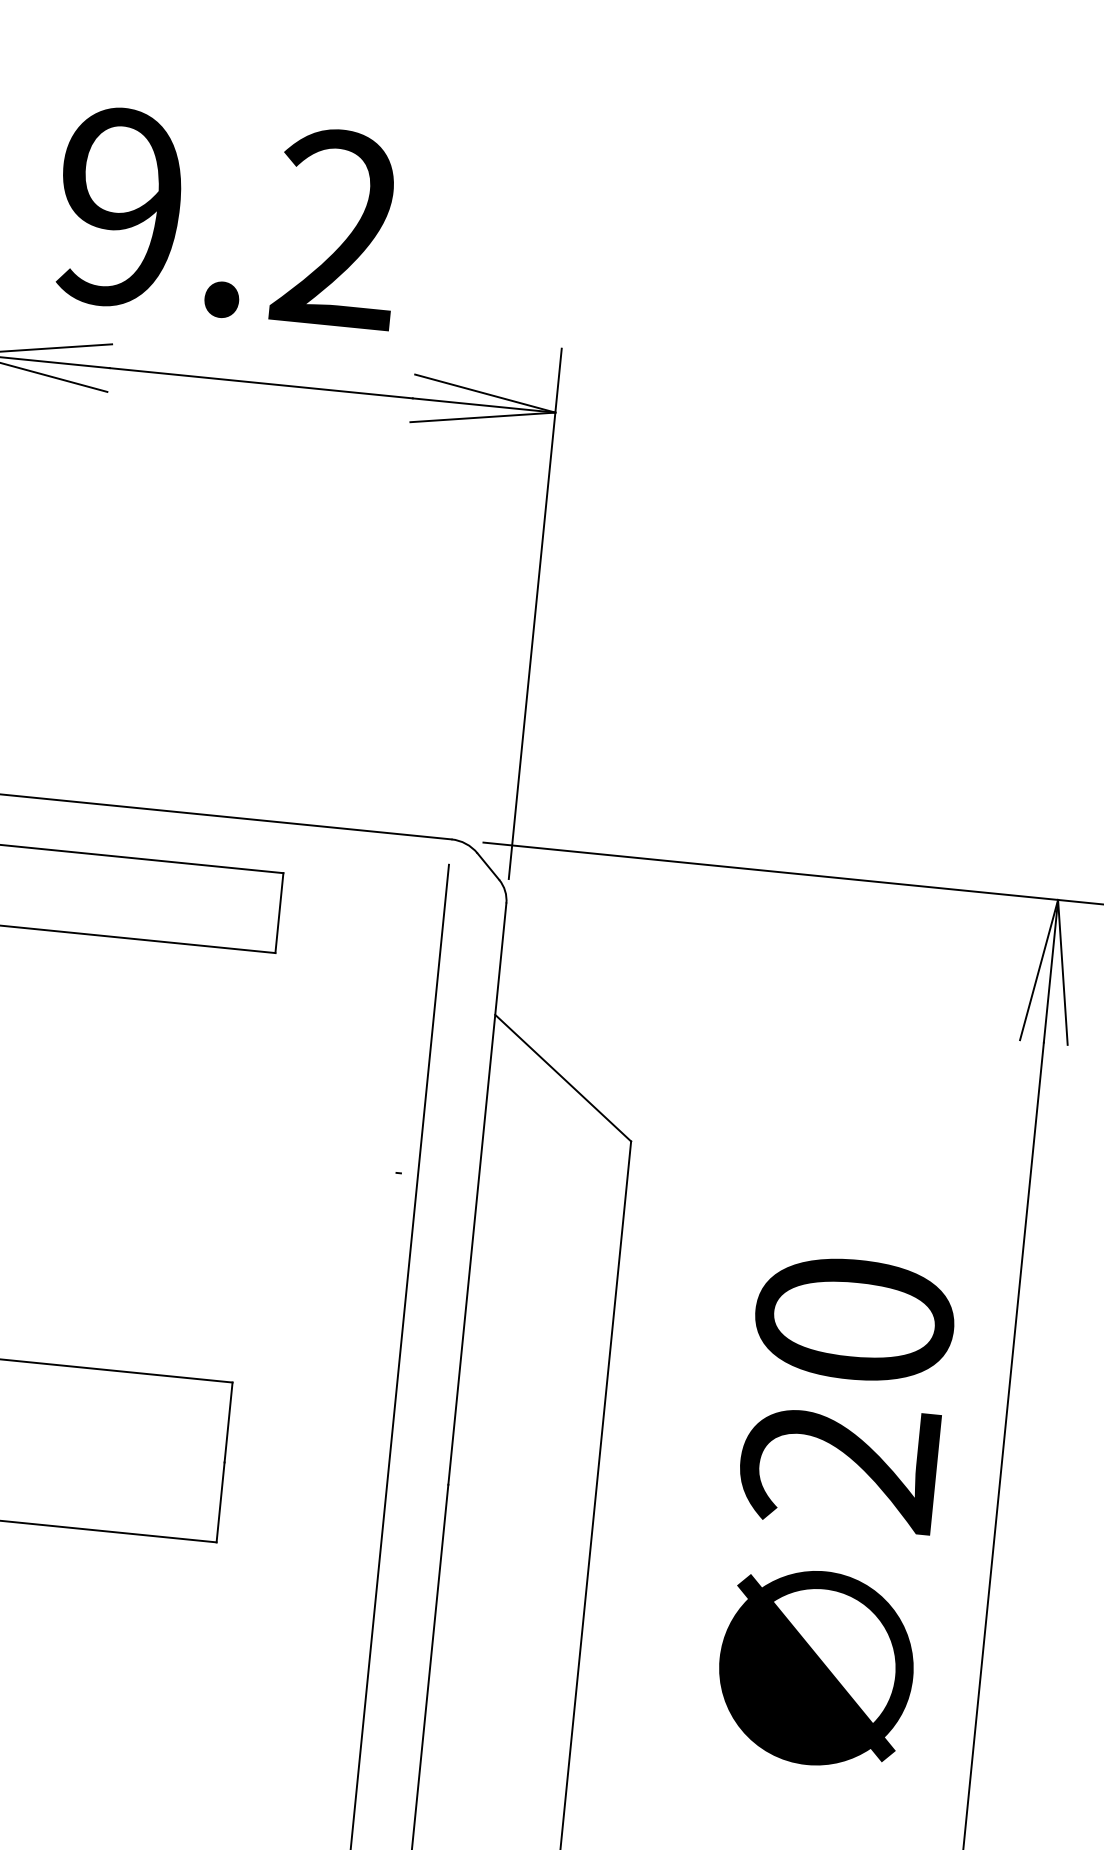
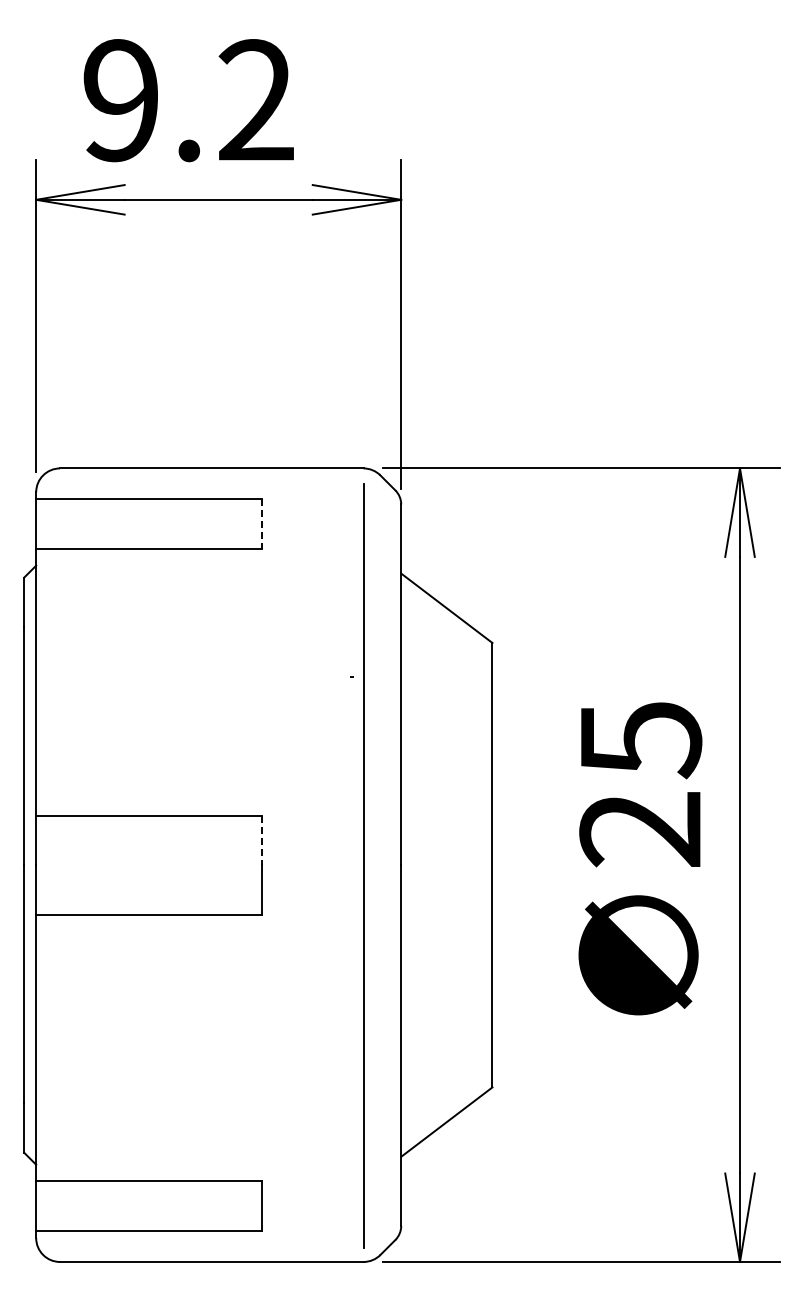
line: (279, 913) -> (262, 524), solid -> dashed
text: (853, 1322) -> (640, 740), 20 -> 25
line: (228, 1422) -> (262, 840), solid -> dashed

